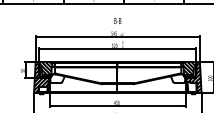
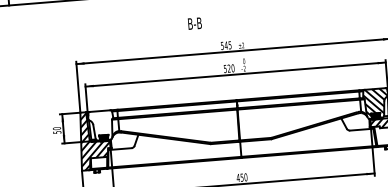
text: (117, 20) -> (194, 22), moved
hatch: (45, 69) -> (100, 124), removed

